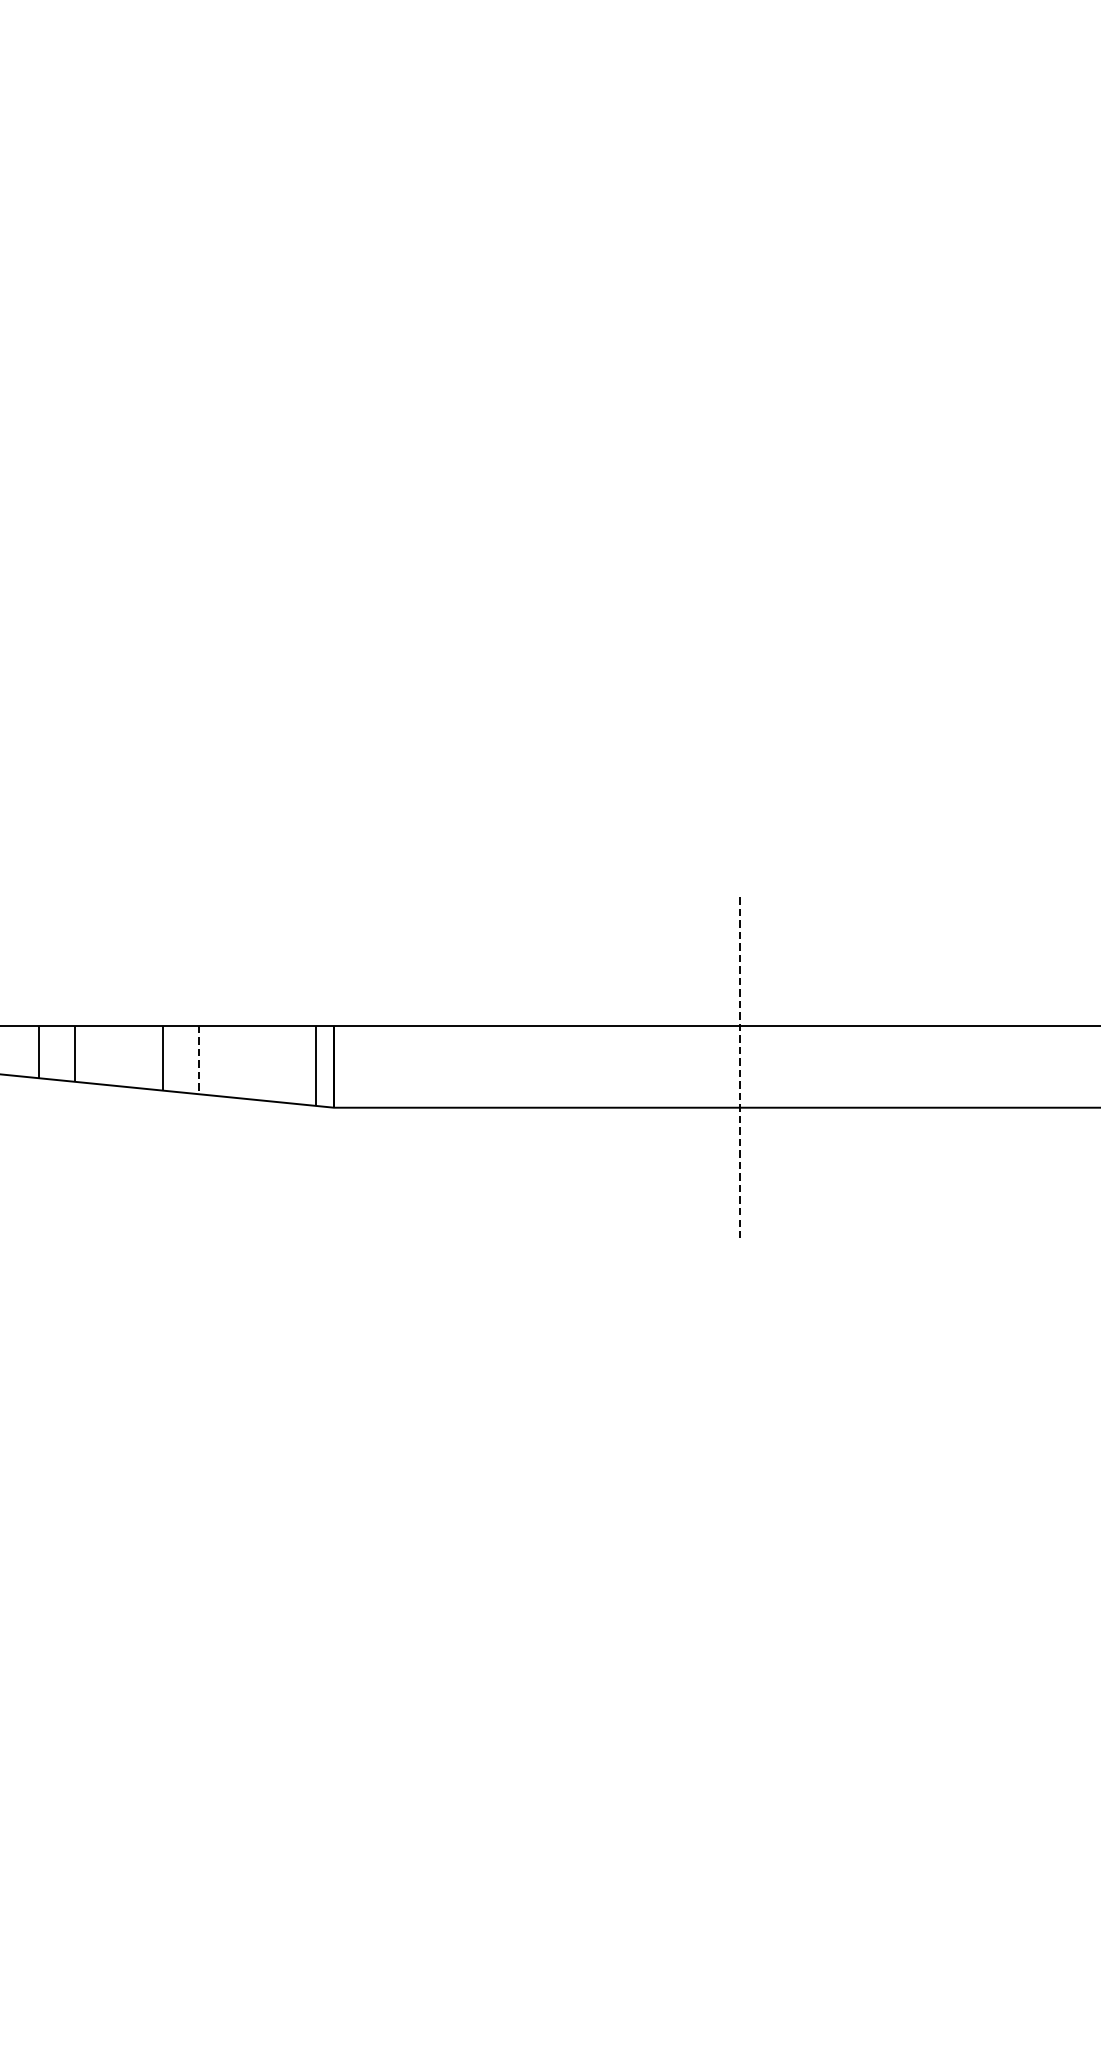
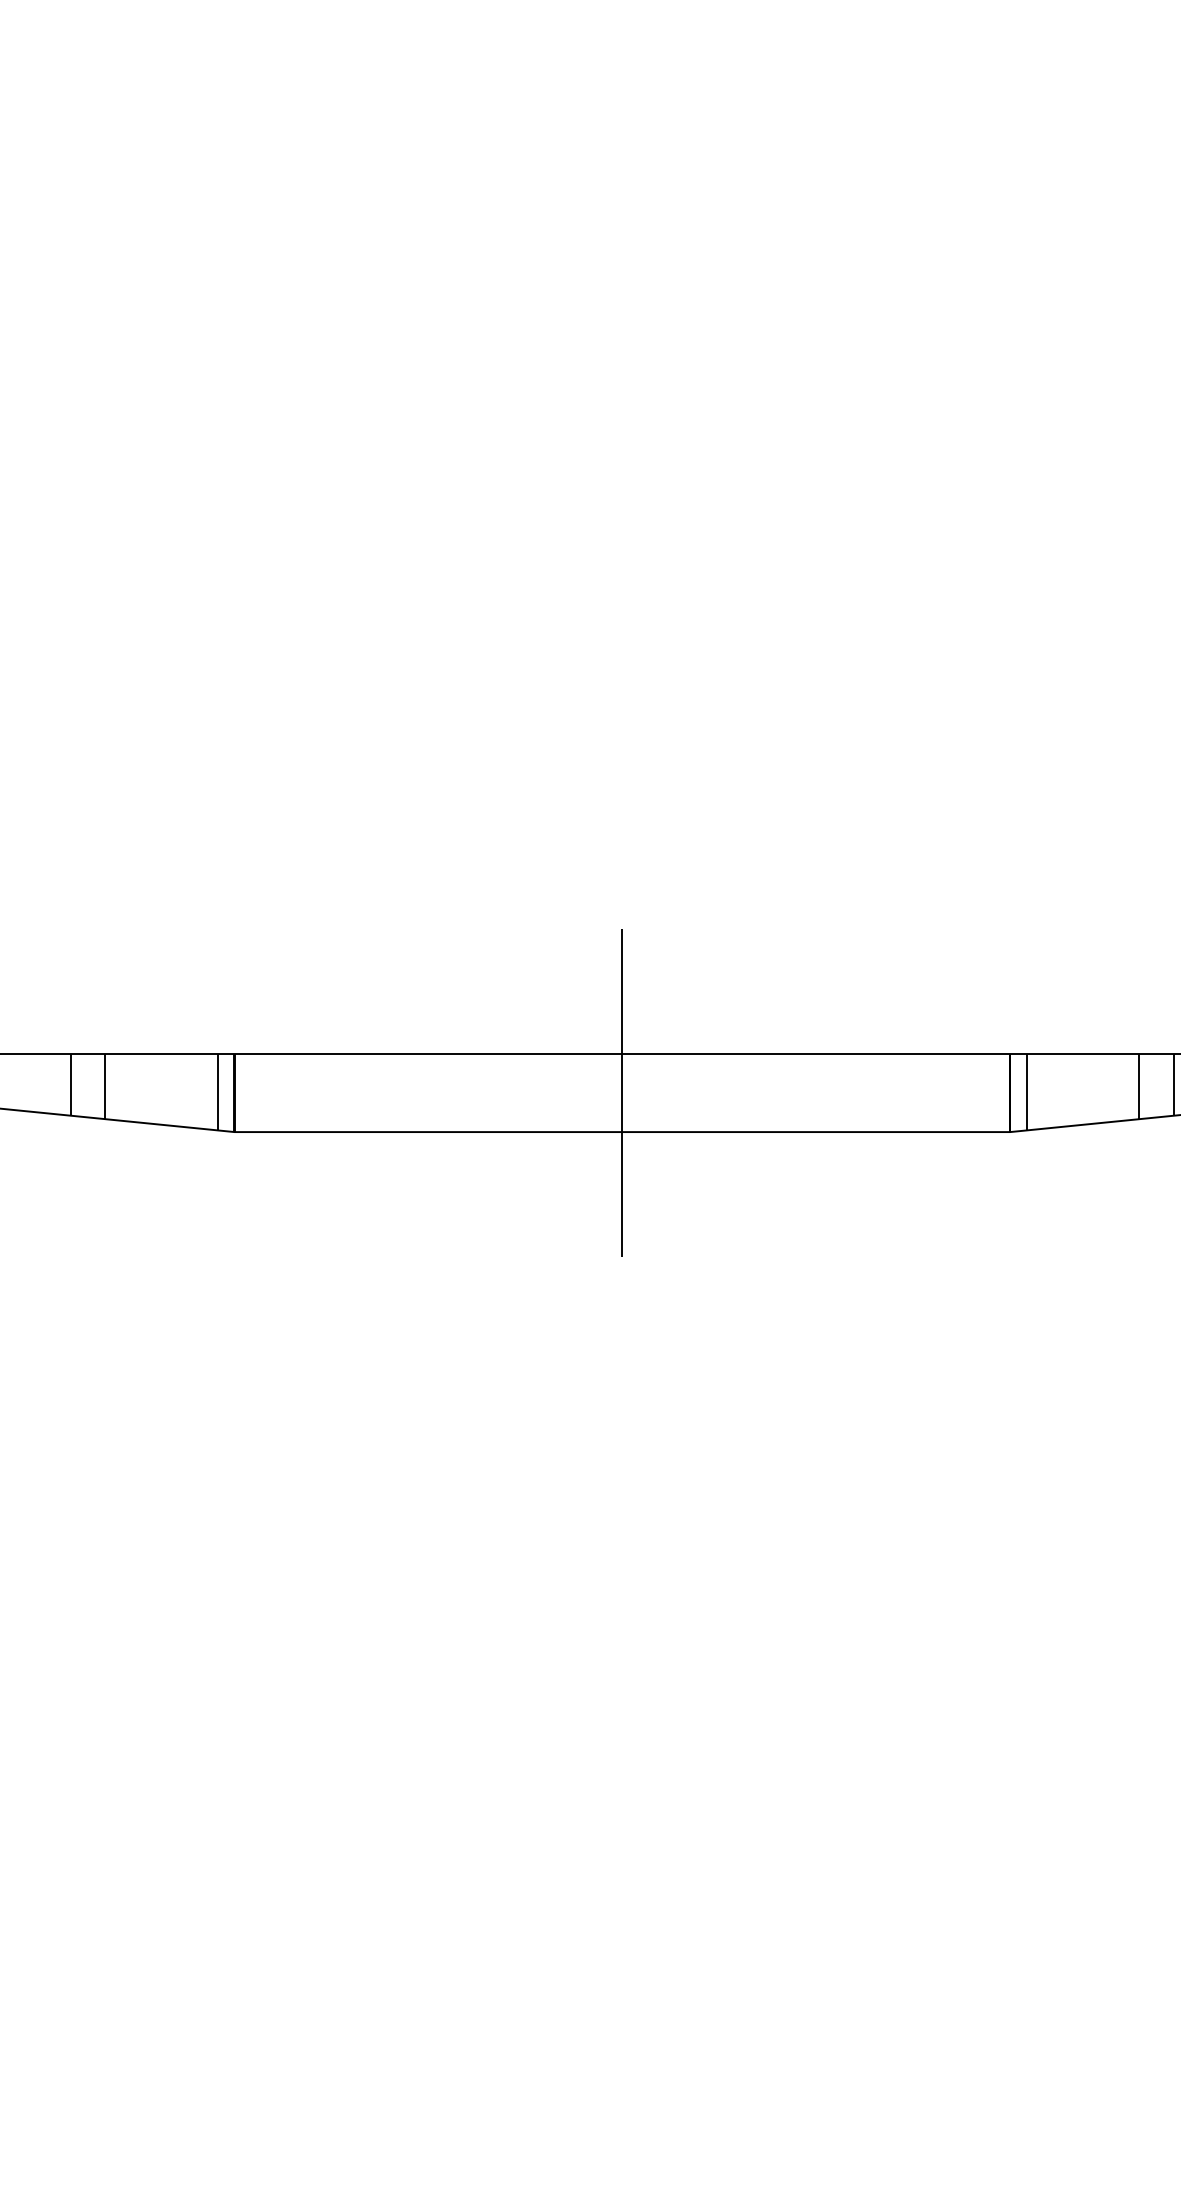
line: (198, 1060) -> (105, 1086), dashed -> solid
line: (739, 1066) -> (622, 1092), dashed -> solid

